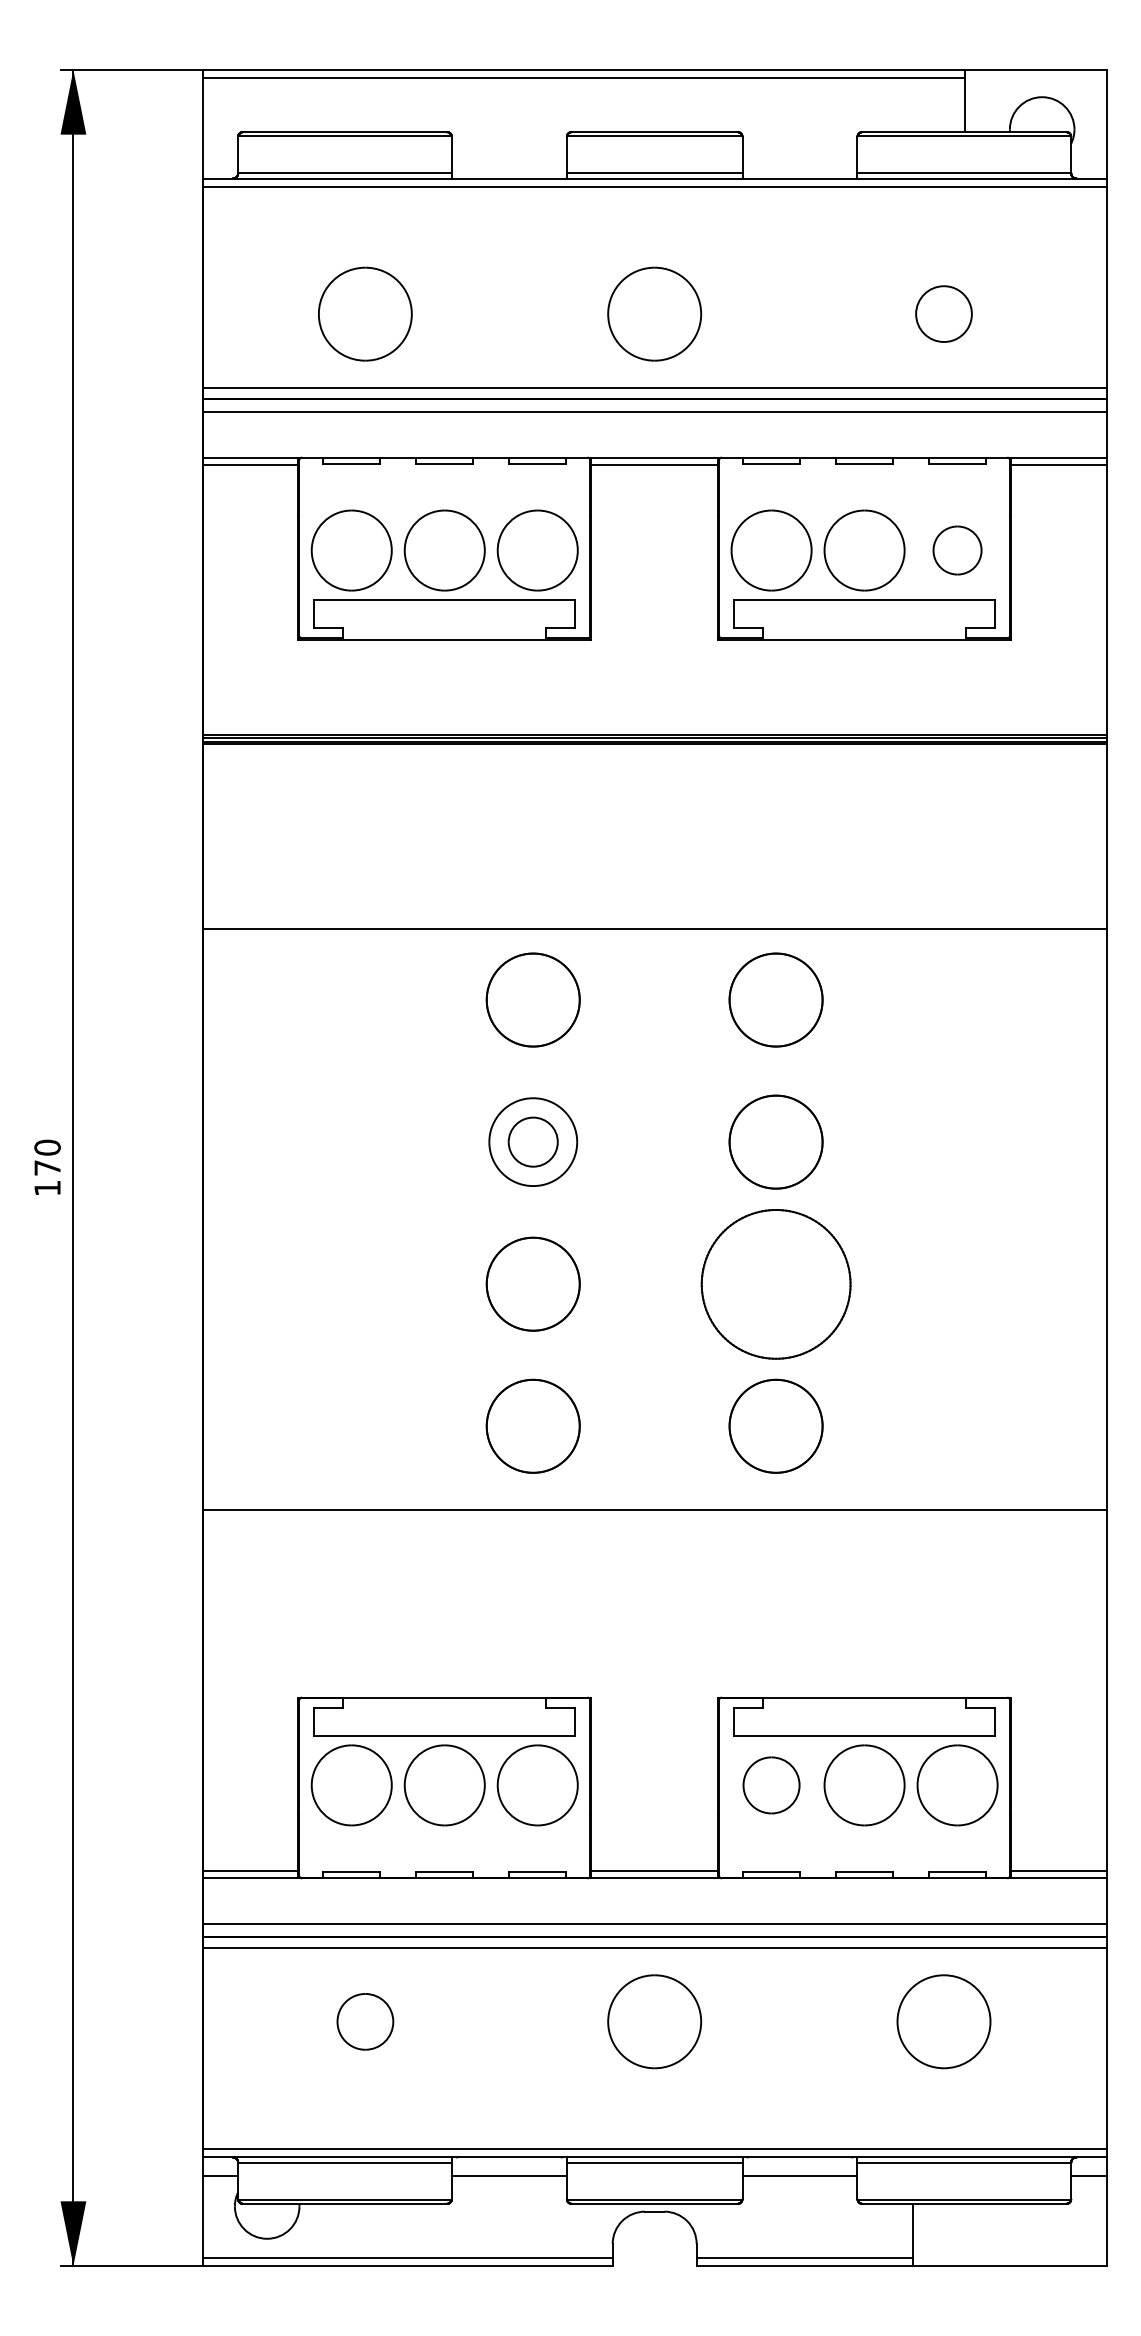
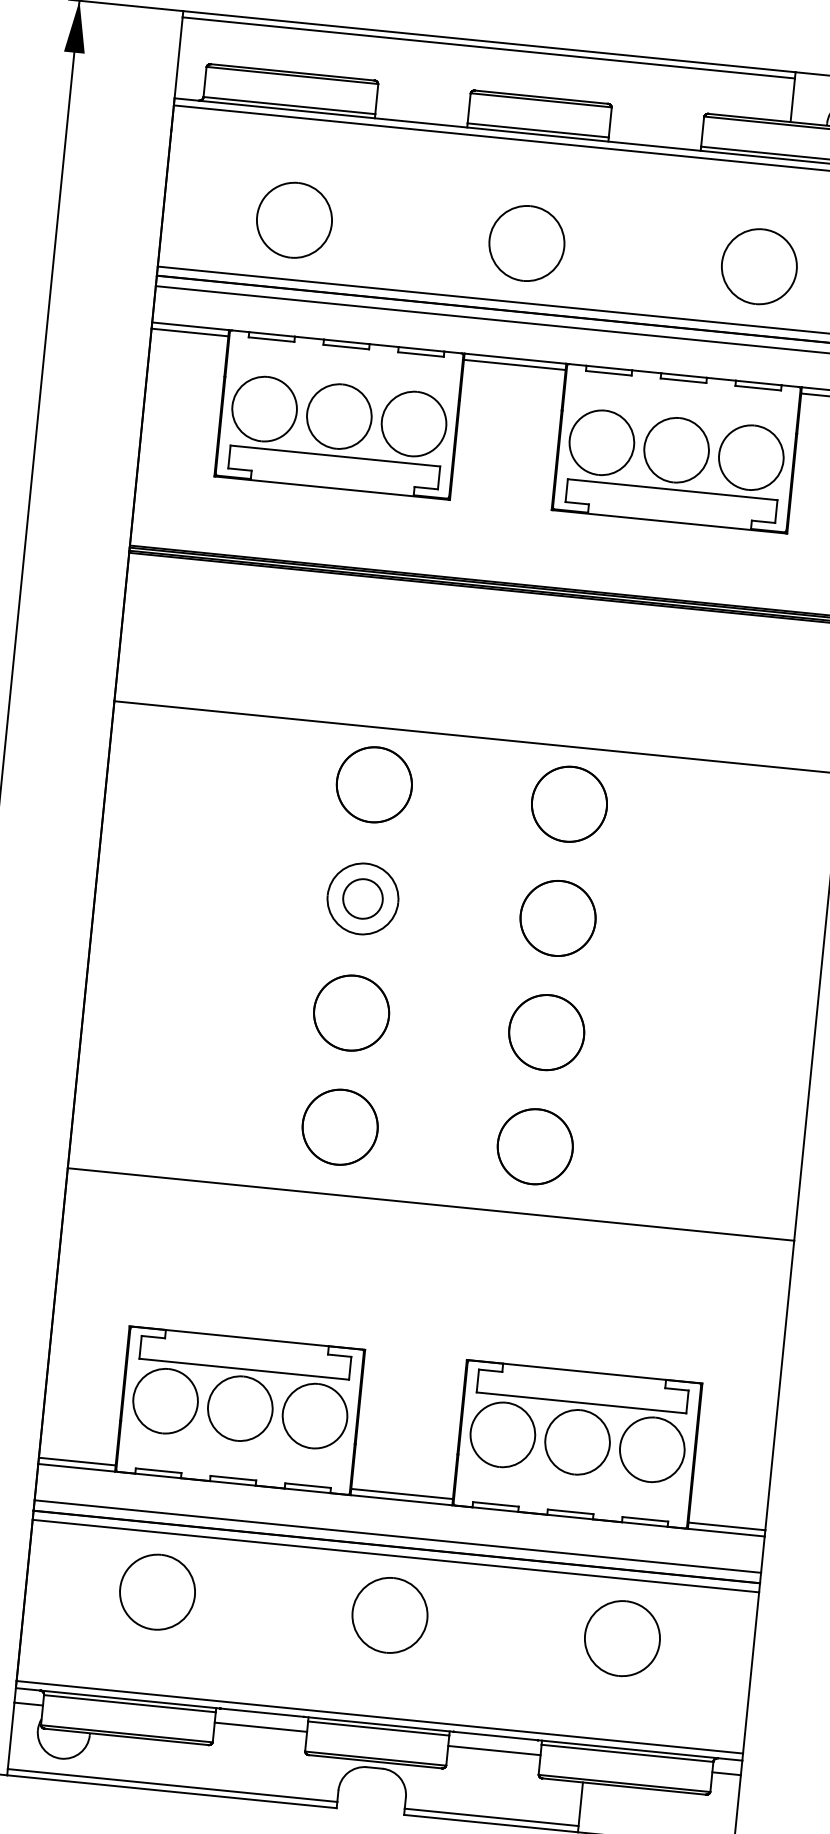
part: (943, 313) -> (759, 266), size x1.67
part: (957, 550) -> (751, 457), size x1.67
part: (775, 1283) -> (546, 1031), size x0.62
part: (771, 1785) -> (502, 1434), size x1.43
part: (365, 2021) -> (157, 1591), size x1.67

